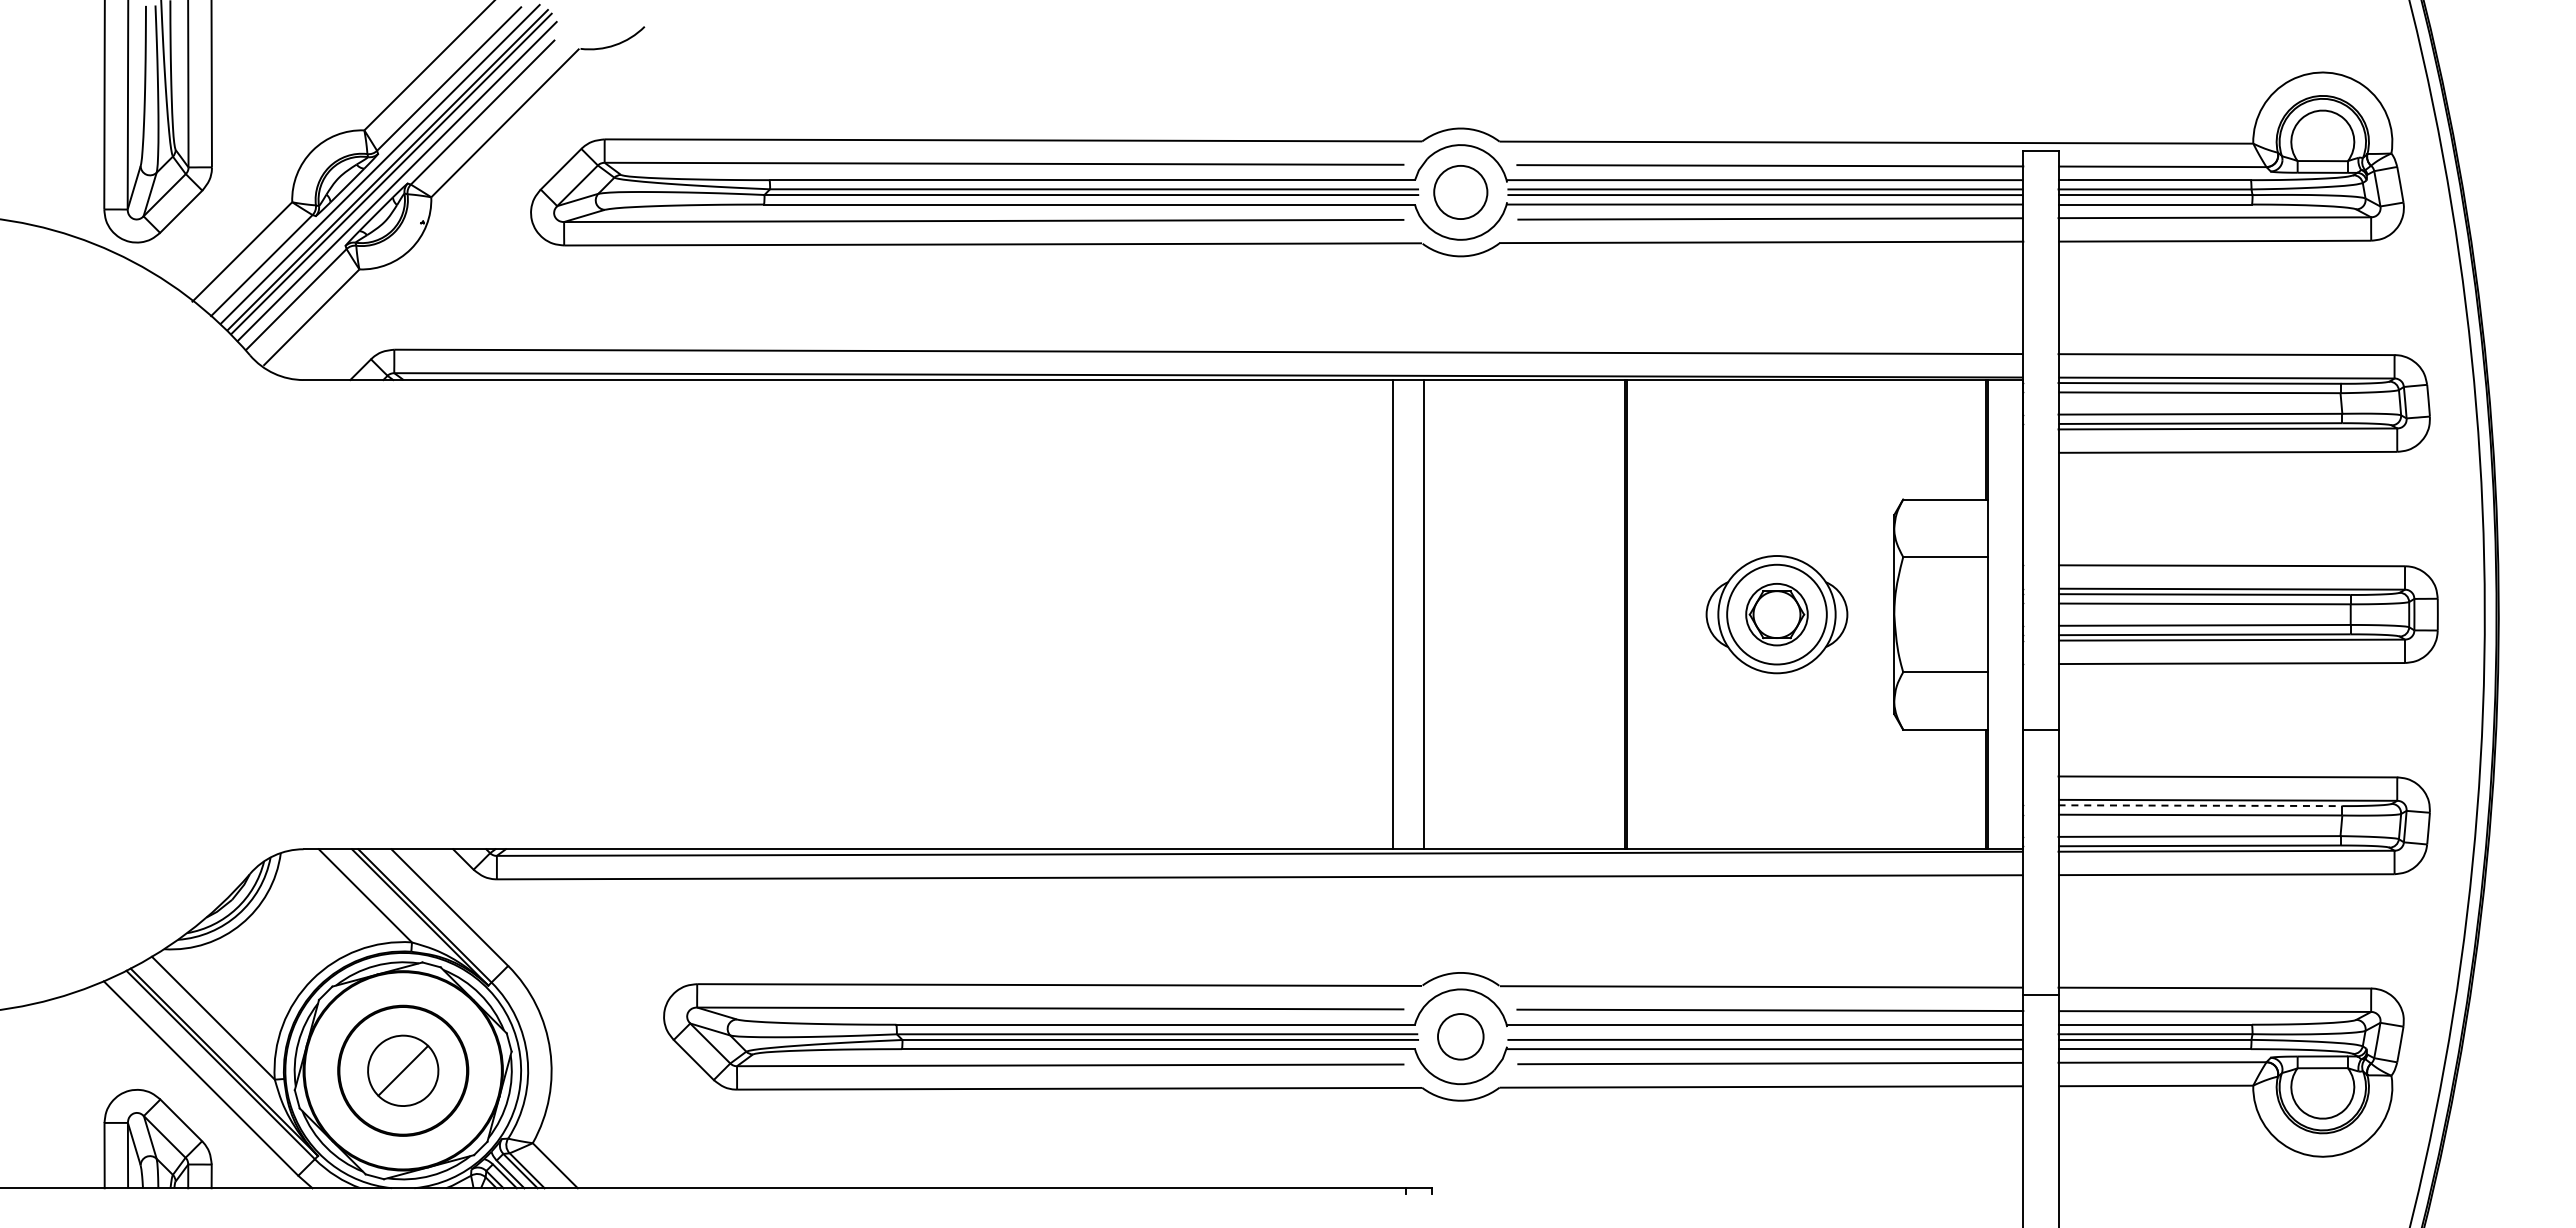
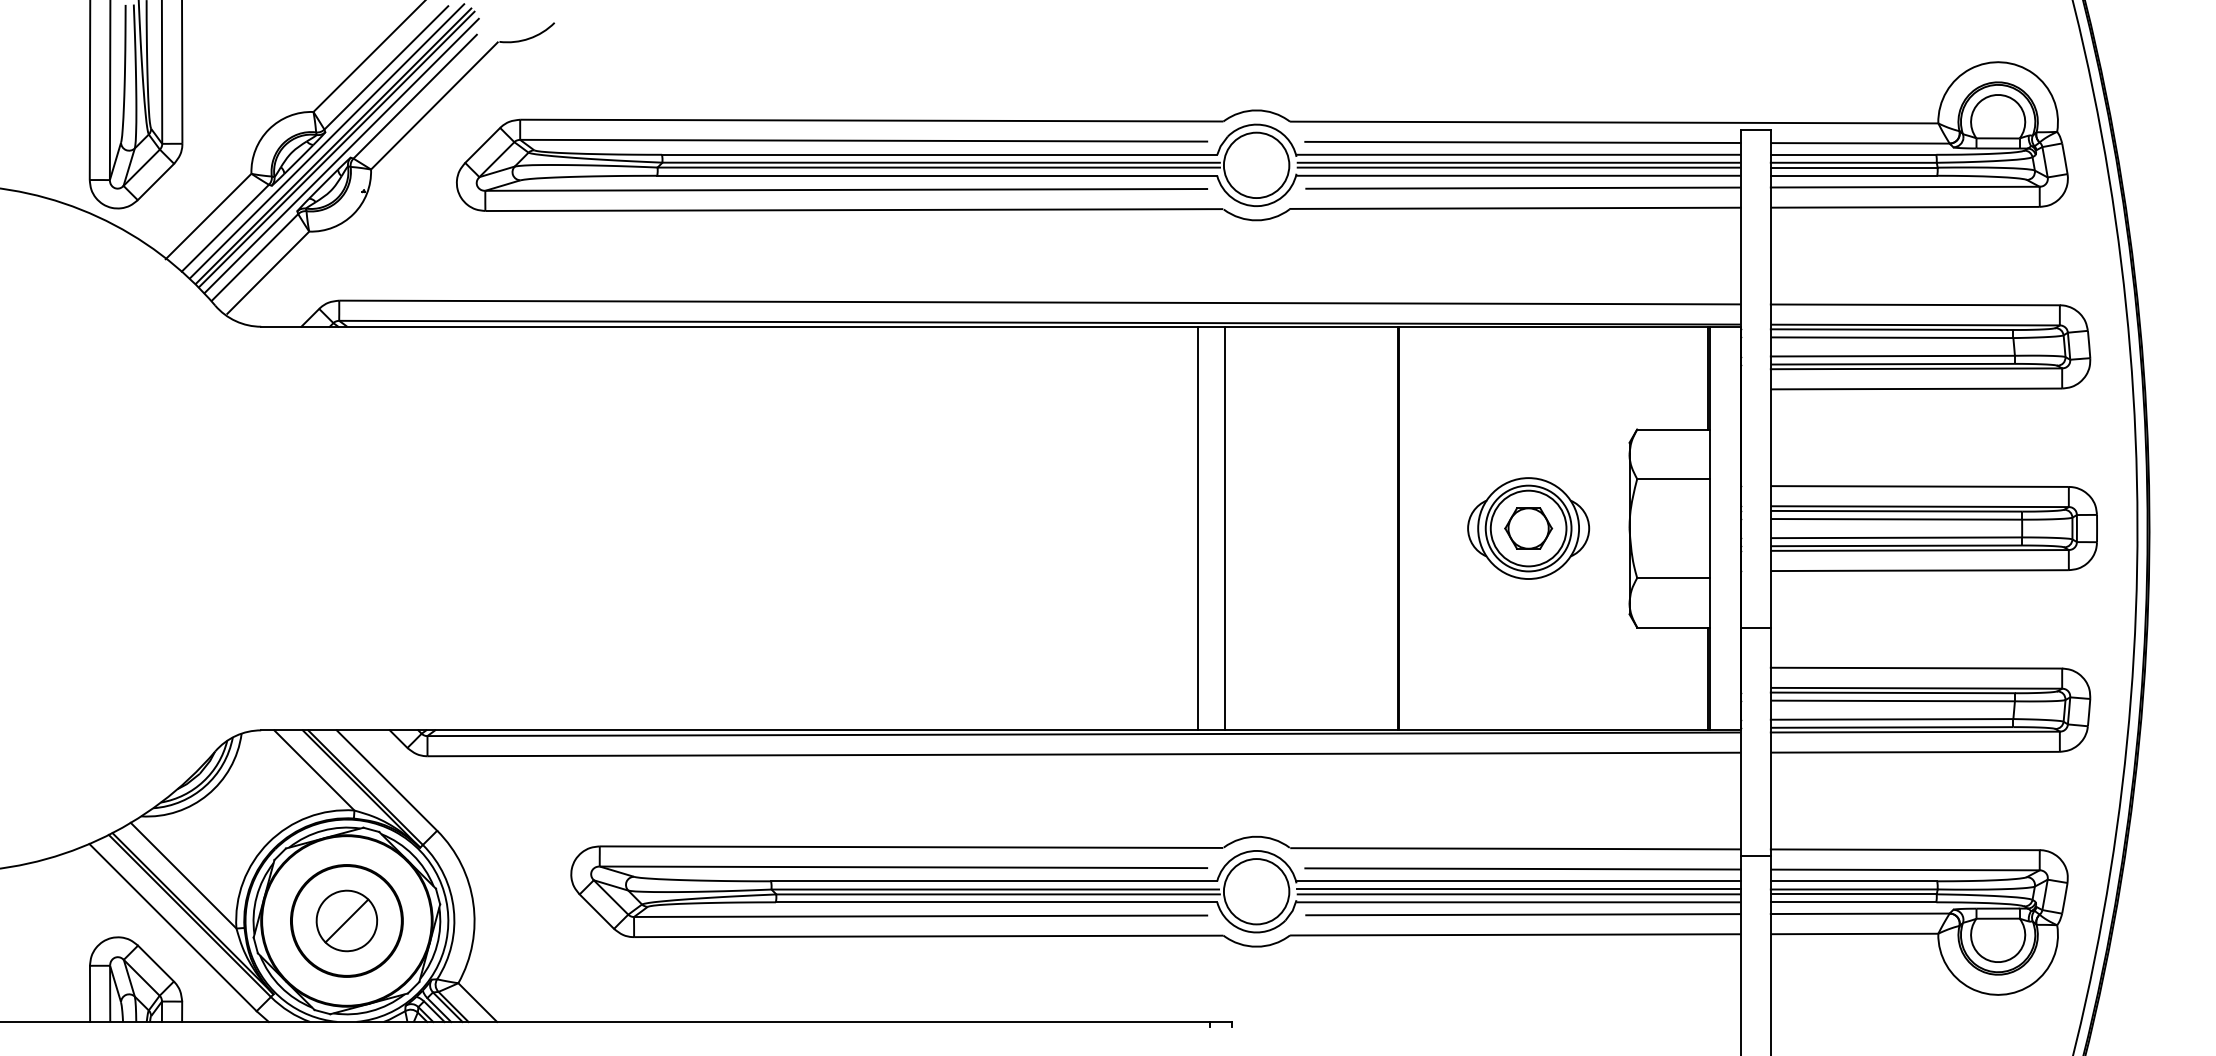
circle: (1460, 192) -> (1256, 165), size x1.43
circle: (1776, 614) -> (1528, 528), size x1.43
line: (2200, 805) -> (1892, 692), dashed -> solid
line: (1765, 1034) -> (1518, 889), added
circle: (1460, 1036) -> (1256, 891), size x1.67

